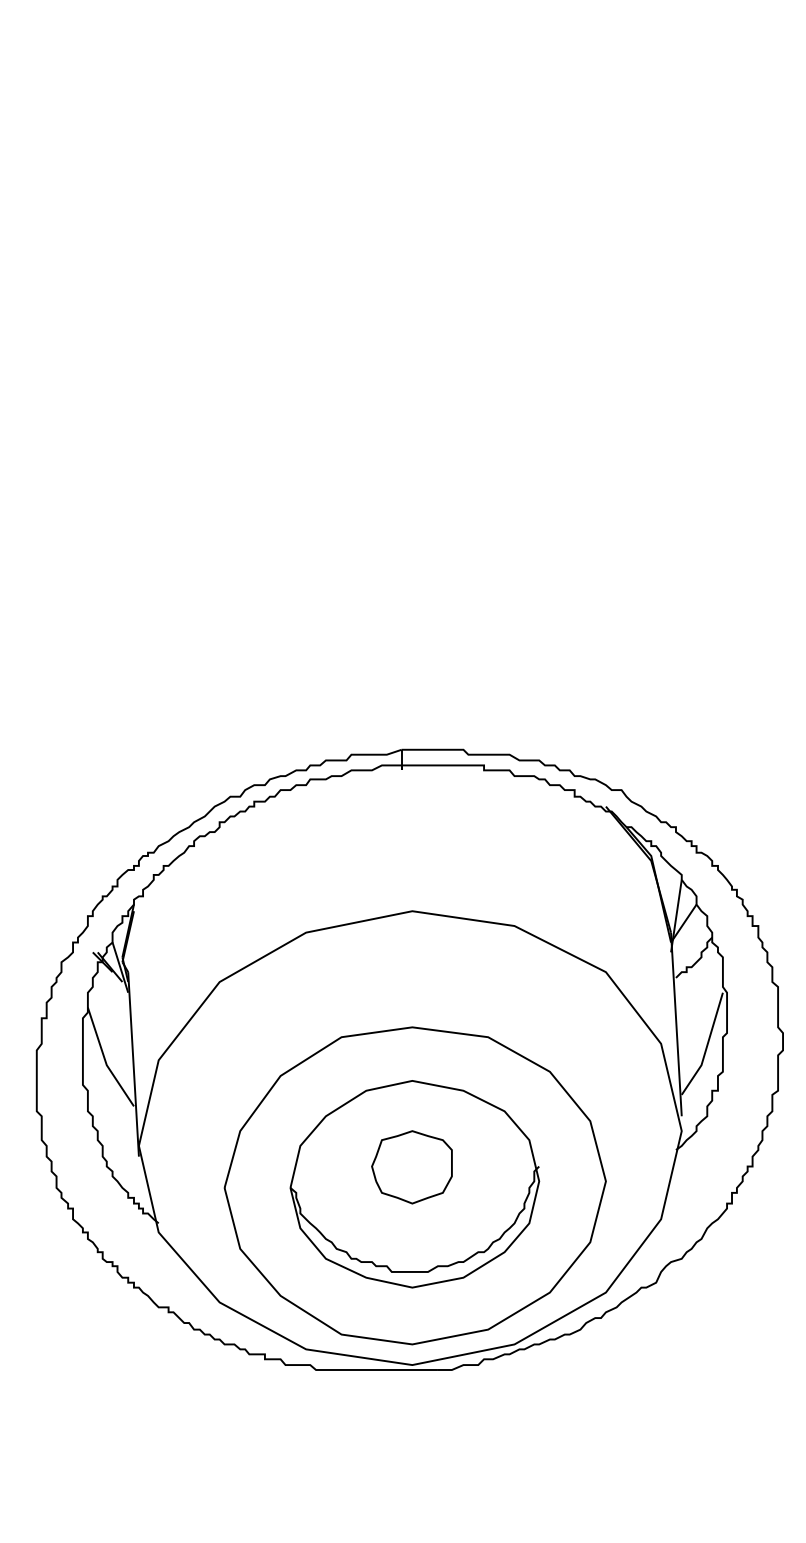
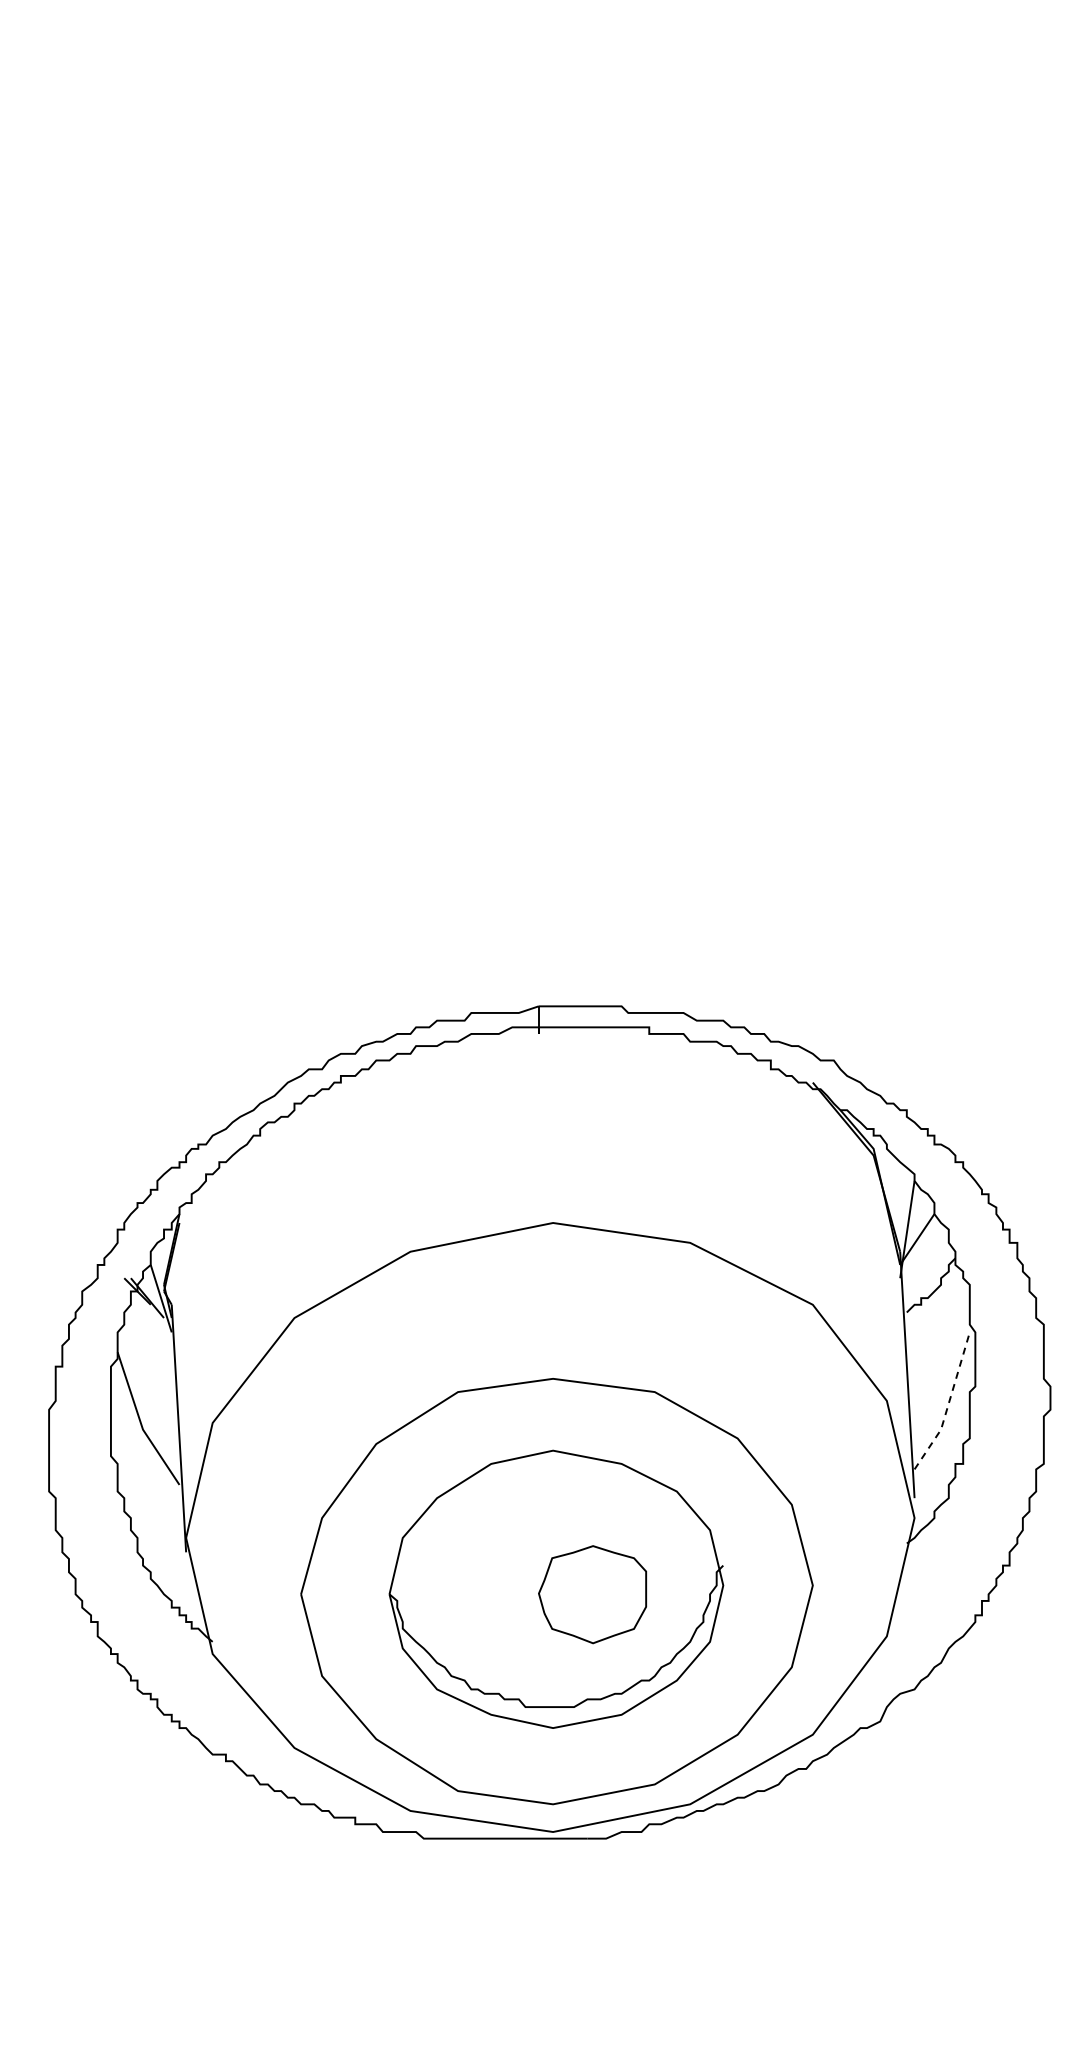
line: (707, 1045) -> (948, 1403), solid -> dashed
part: (411, 1167) -> (592, 1594), moved

